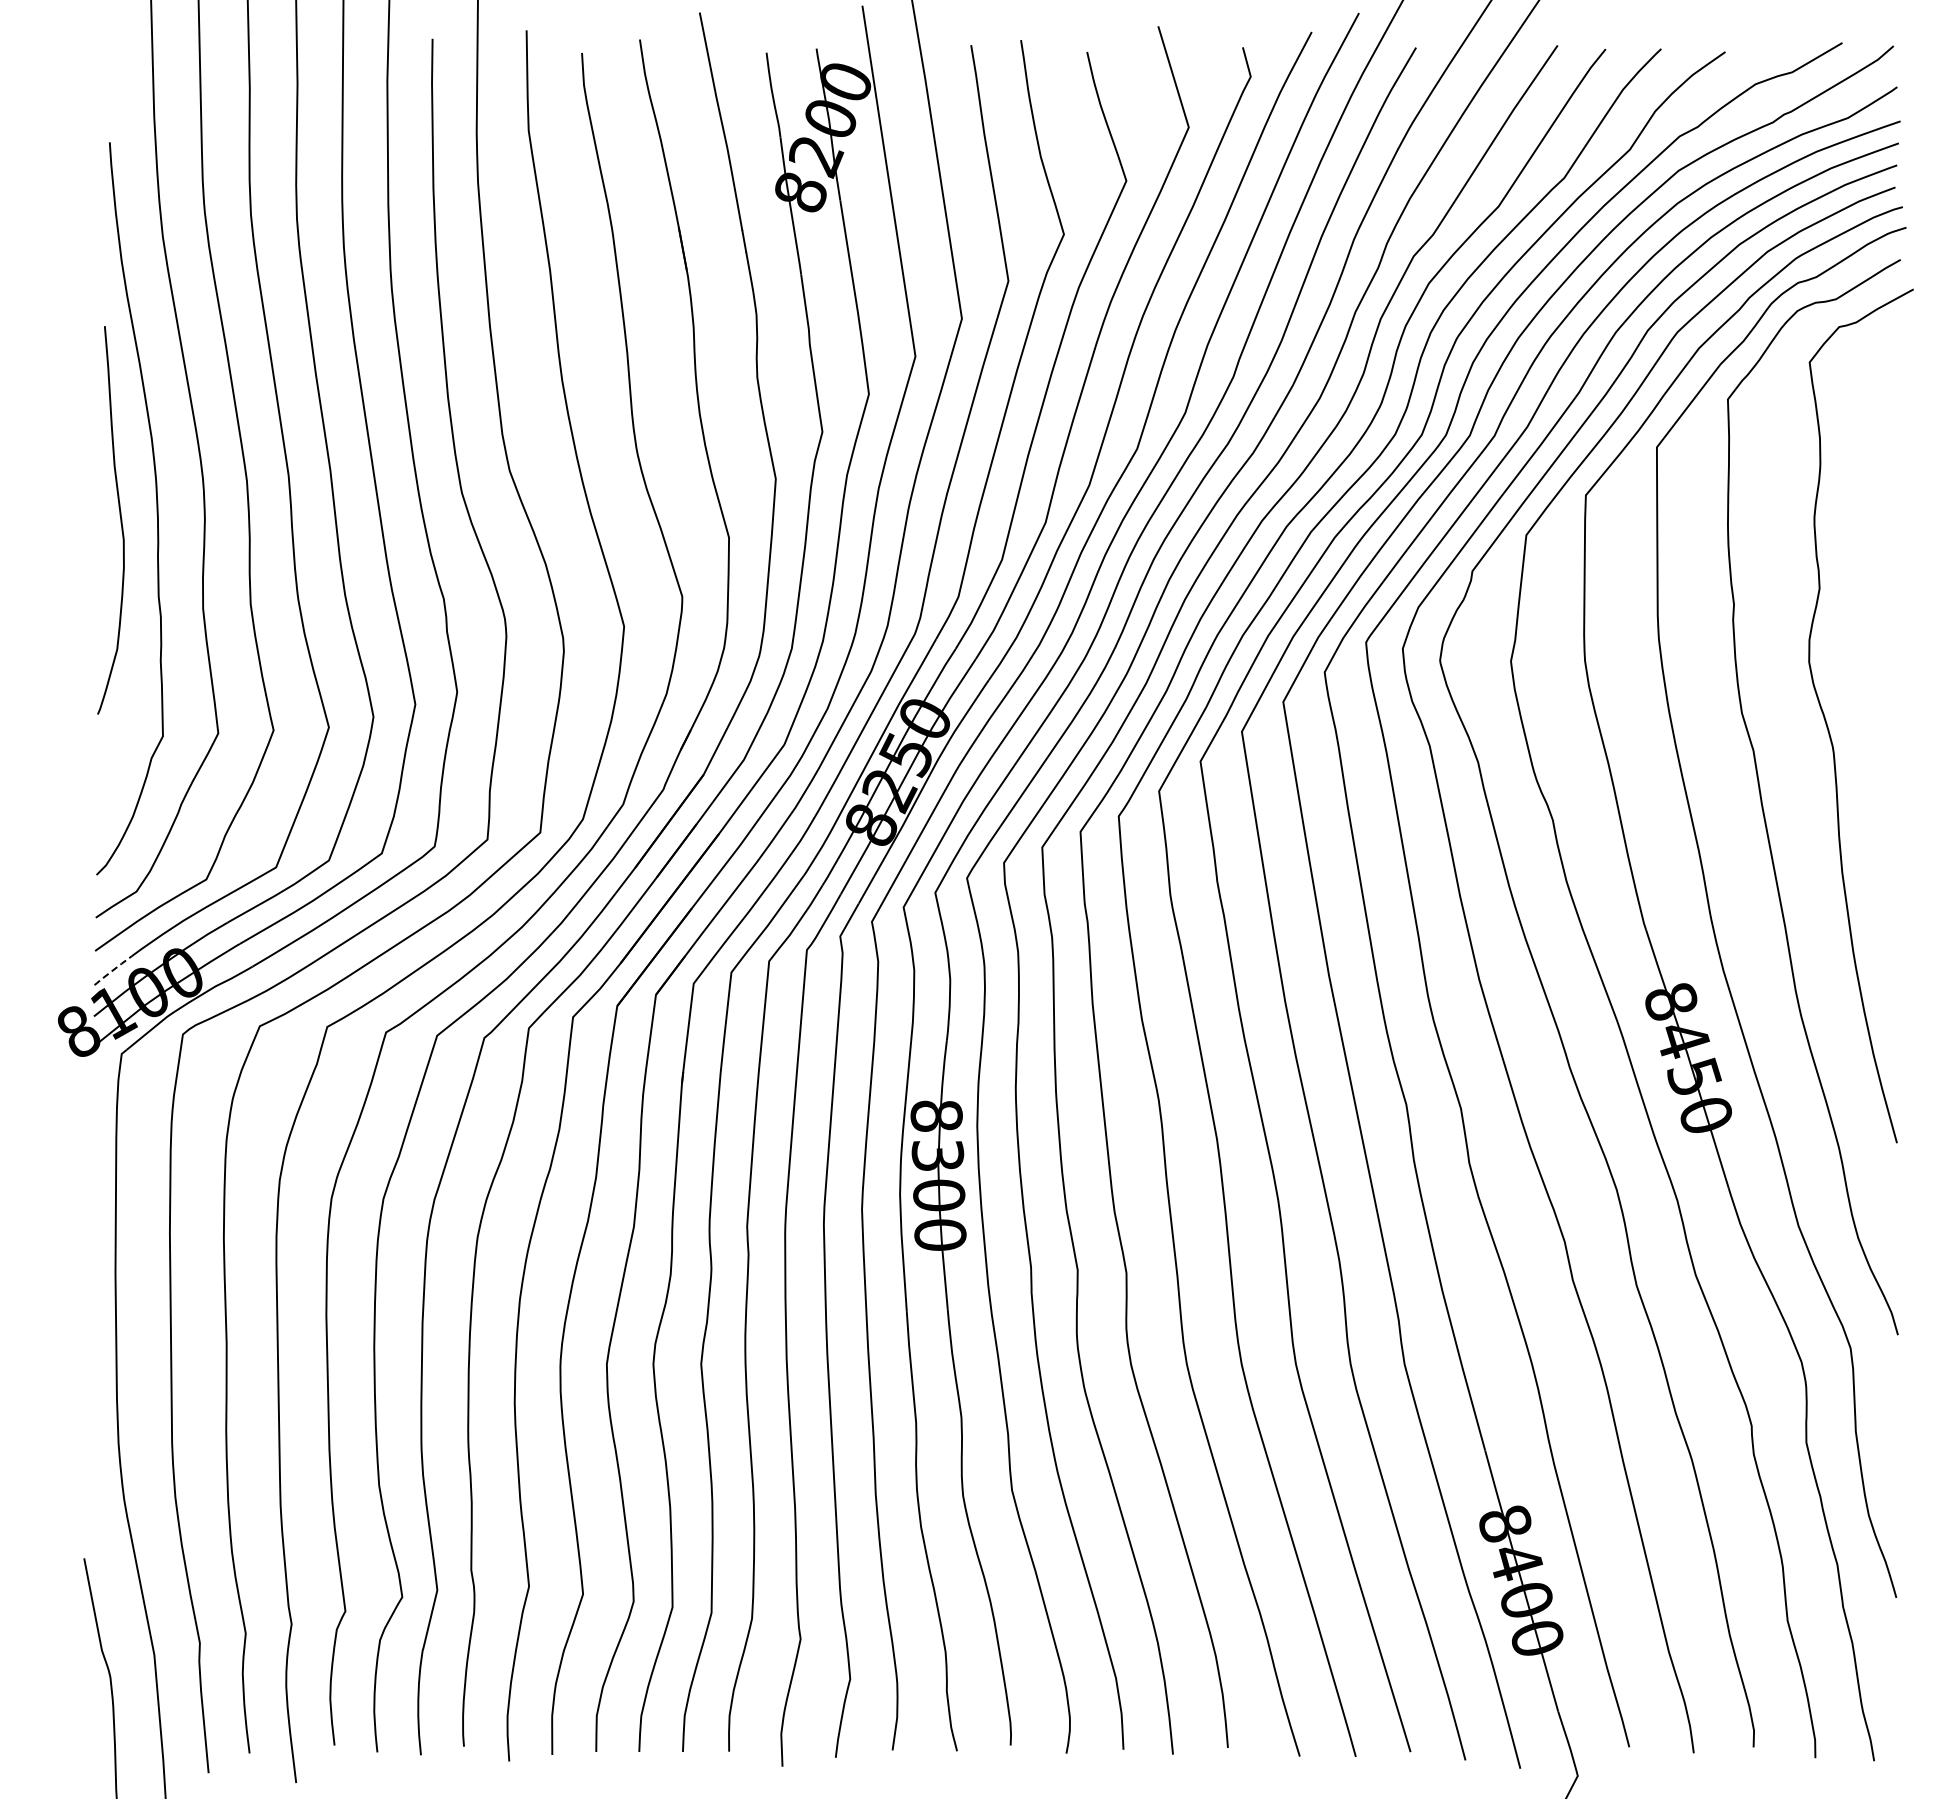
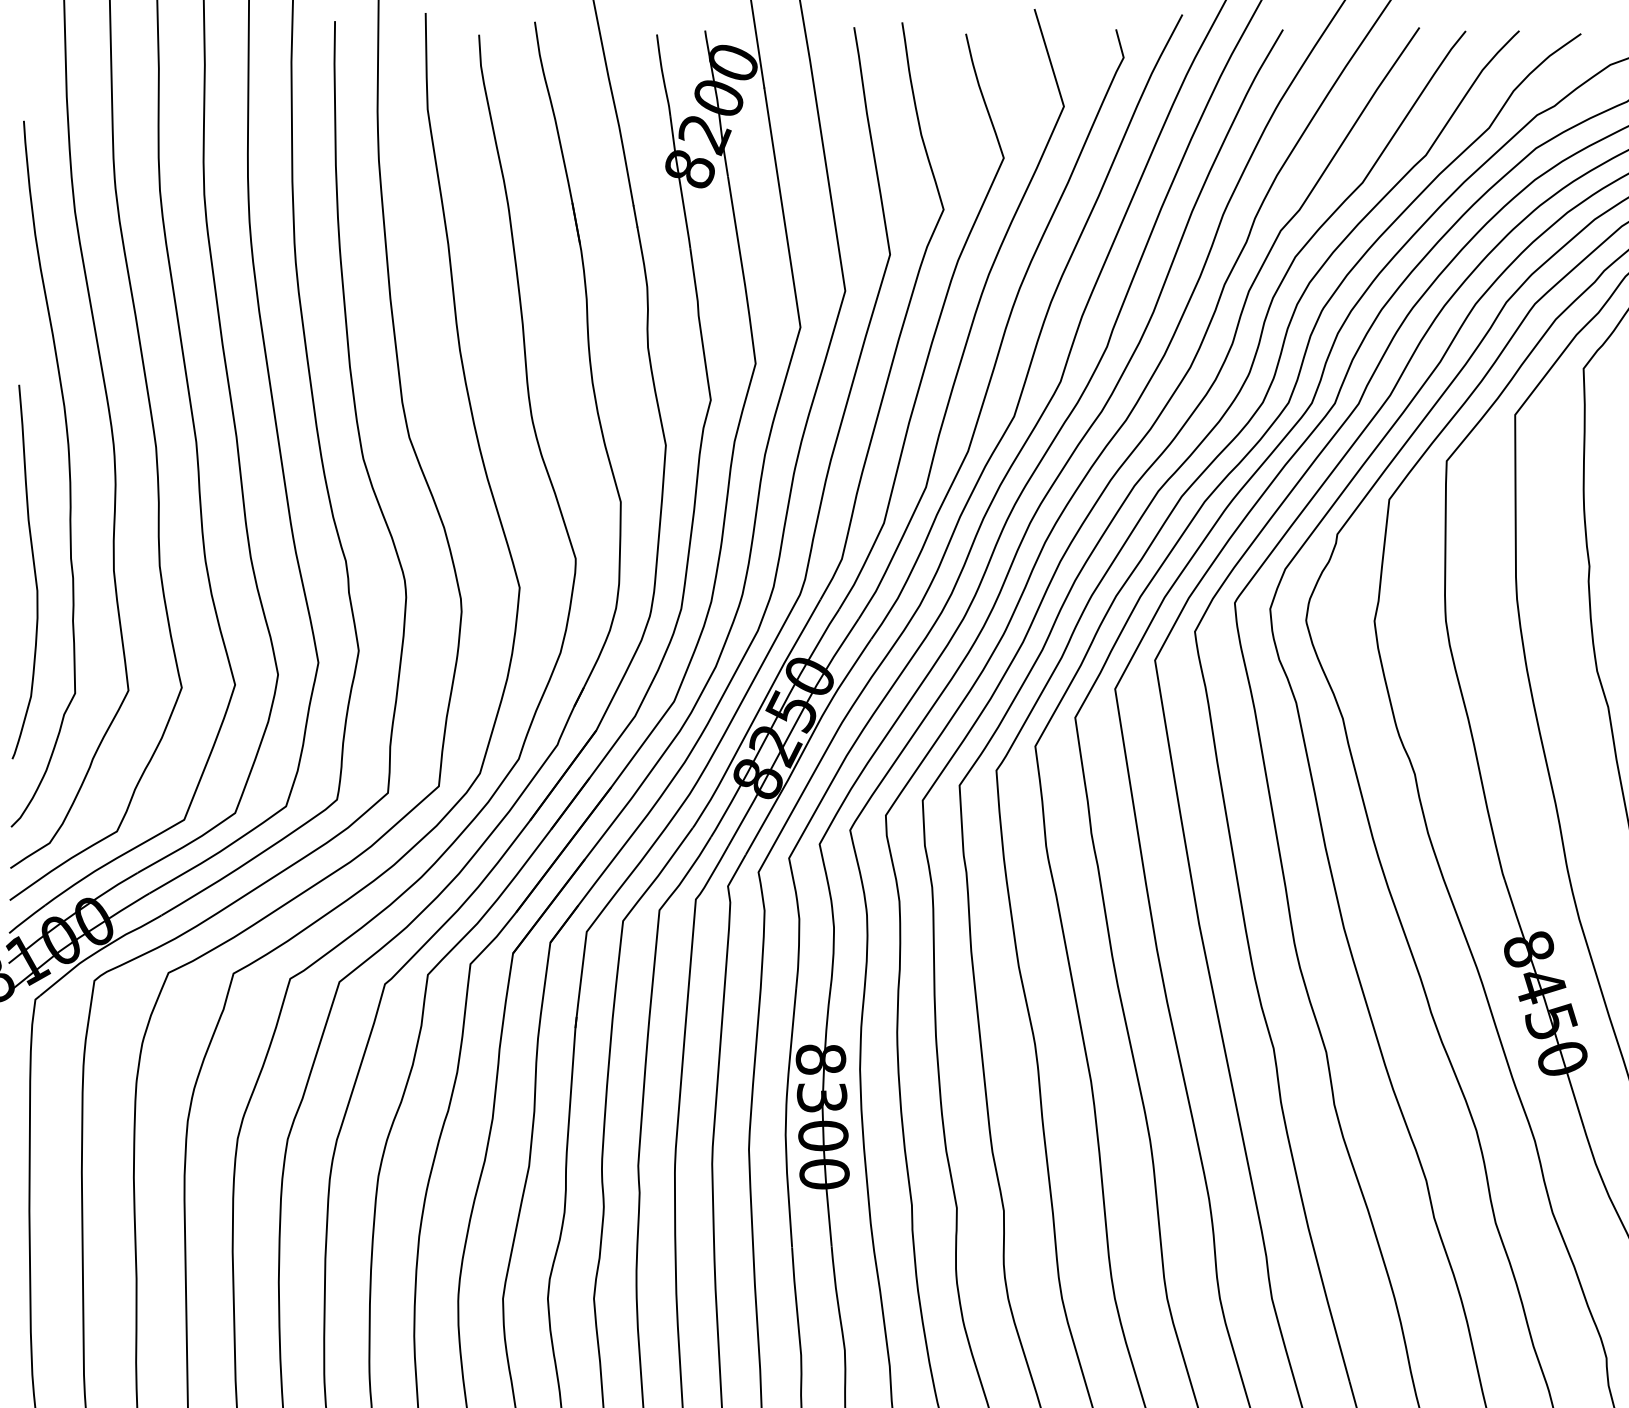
curve: (120, 520) -> (34, 572), moved
line: (113, 970) -> (27, 919), dashed -> solid

